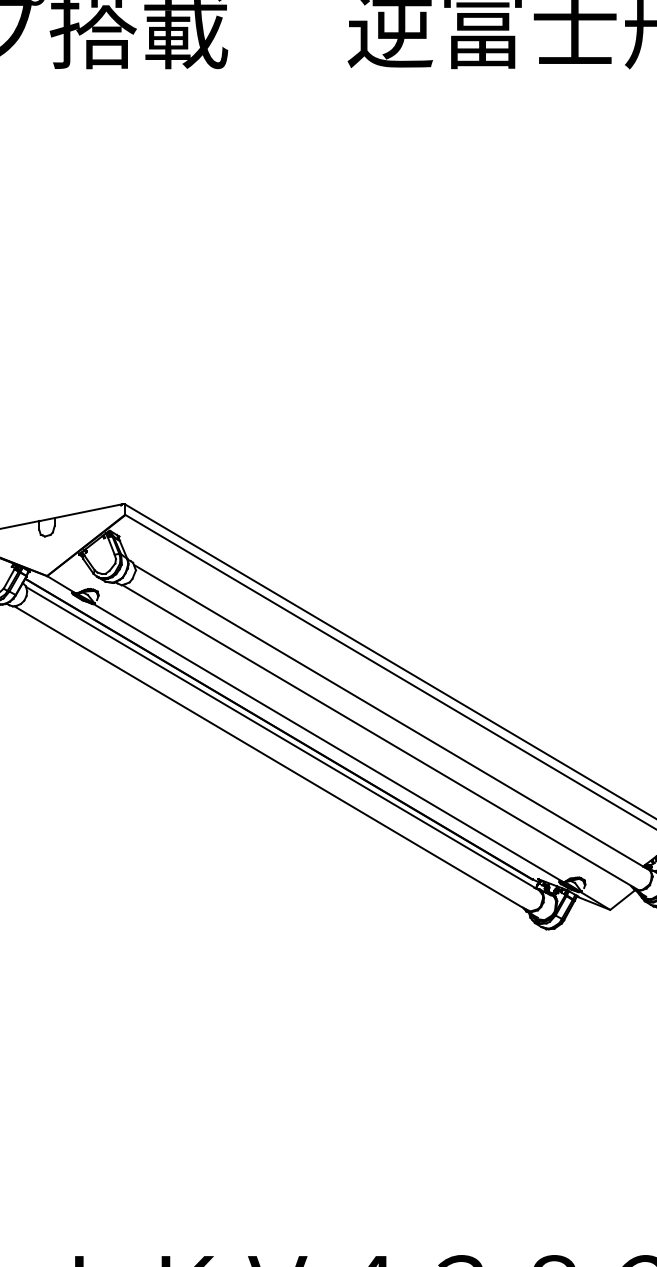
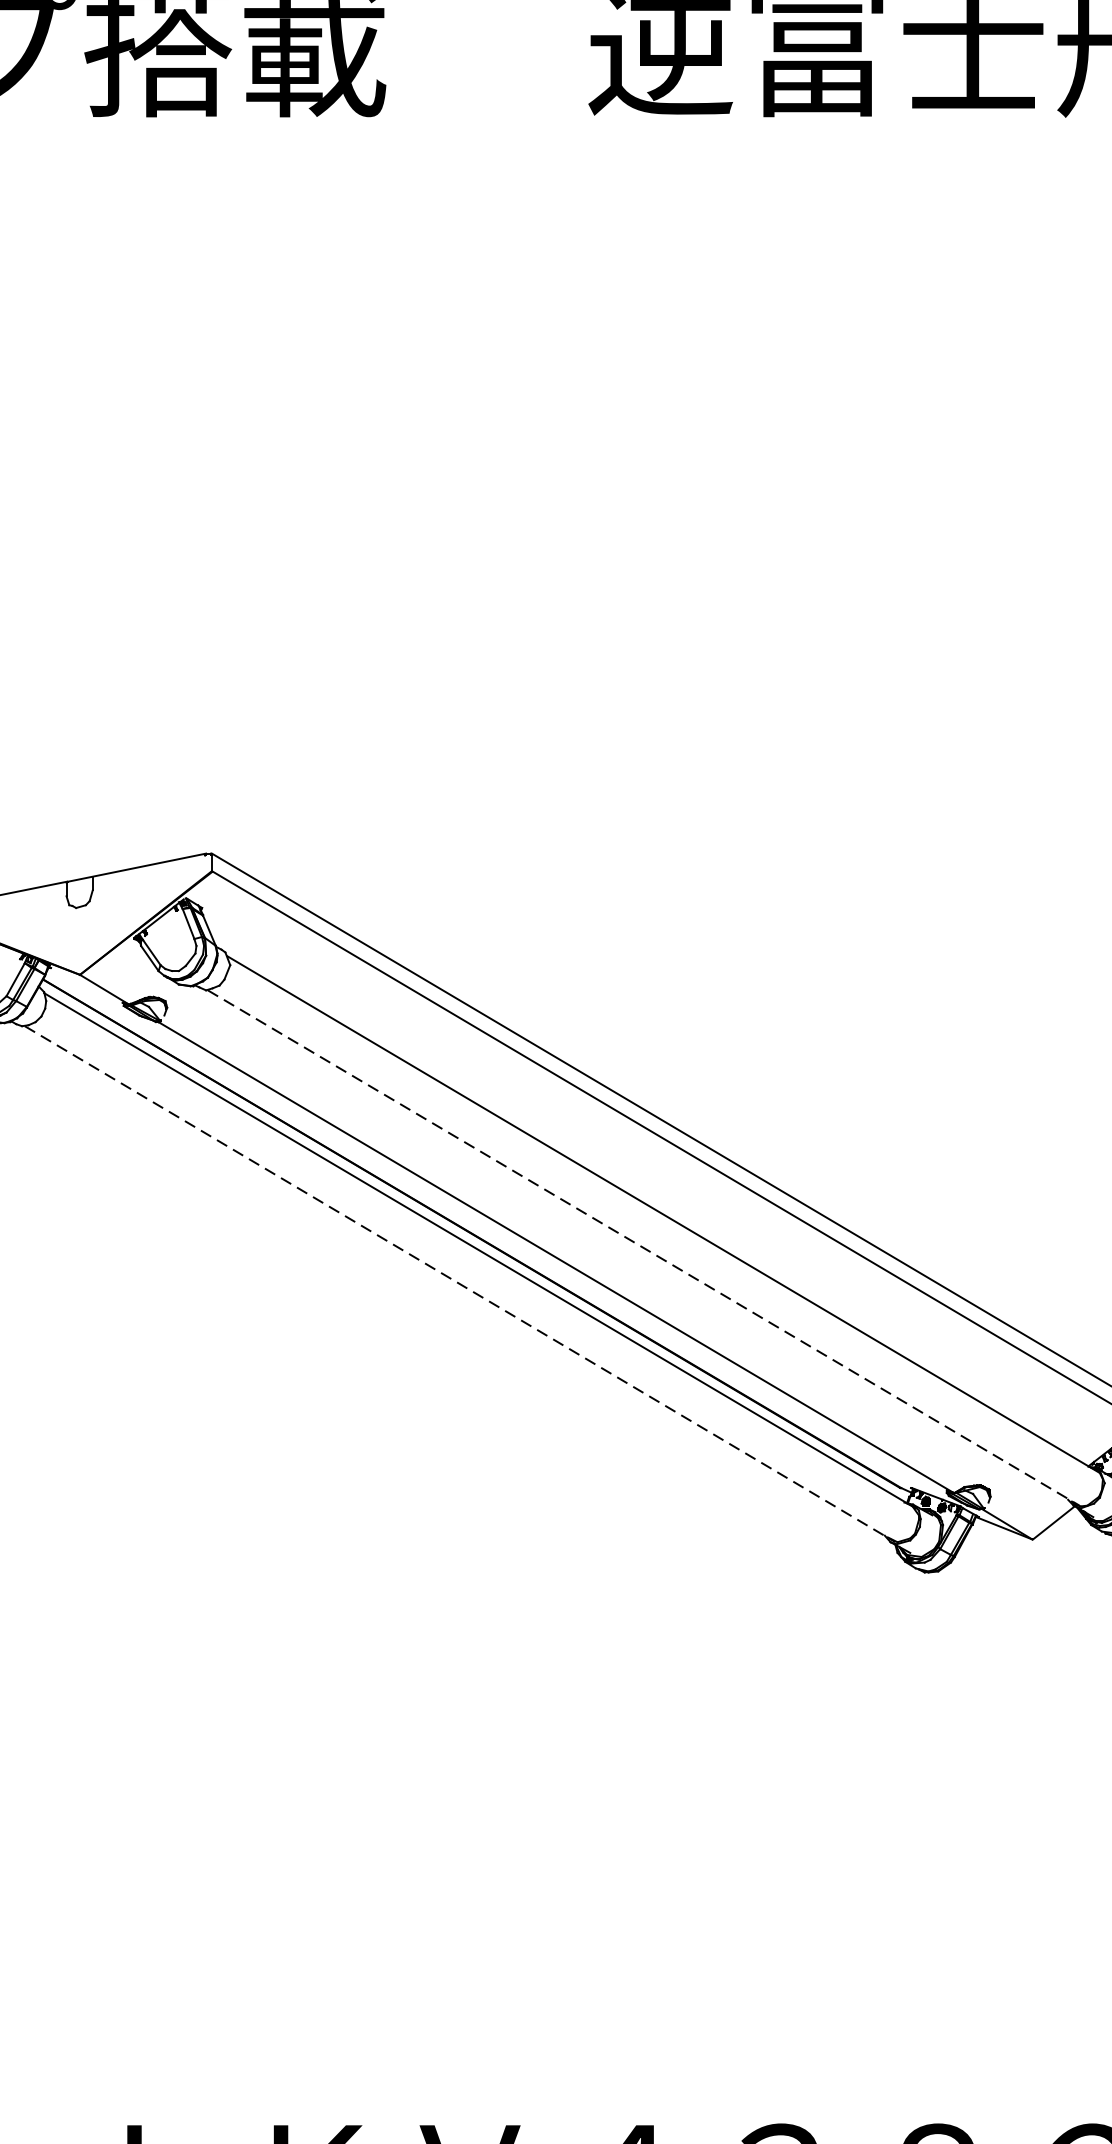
line: (380, 737) -> (643, 1247), solid -> dashed
line: (272, 759) -> (461, 1285), solid -> dashed

